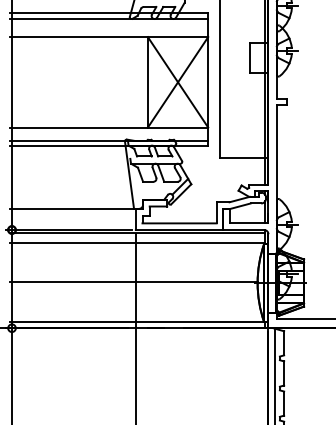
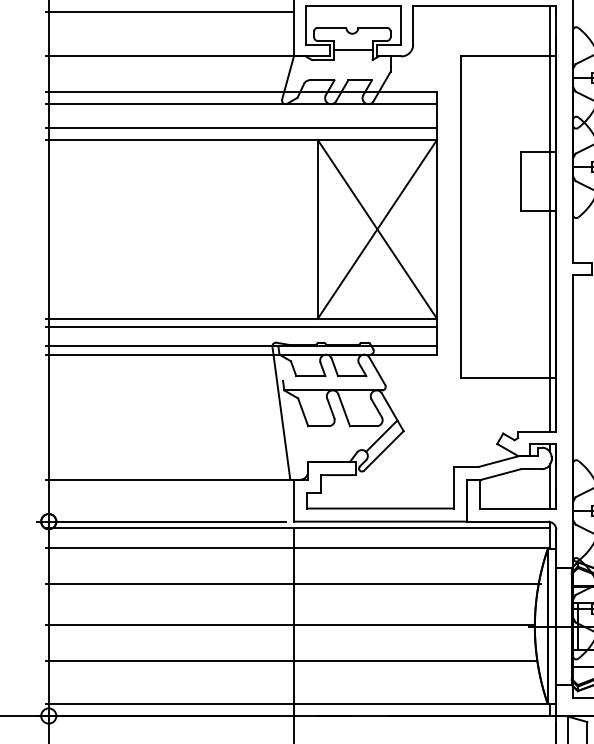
line: (109, 31) -> (241, 128), added
line: (109, 131) -> (241, 326), added
line: (135, 261) -> (293, 583), added
line: (134, 300) -> (291, 661), added

